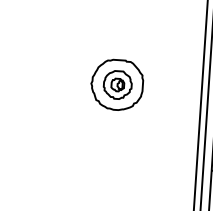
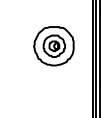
part: (116, 85) -> (53, 46), size x1.67

